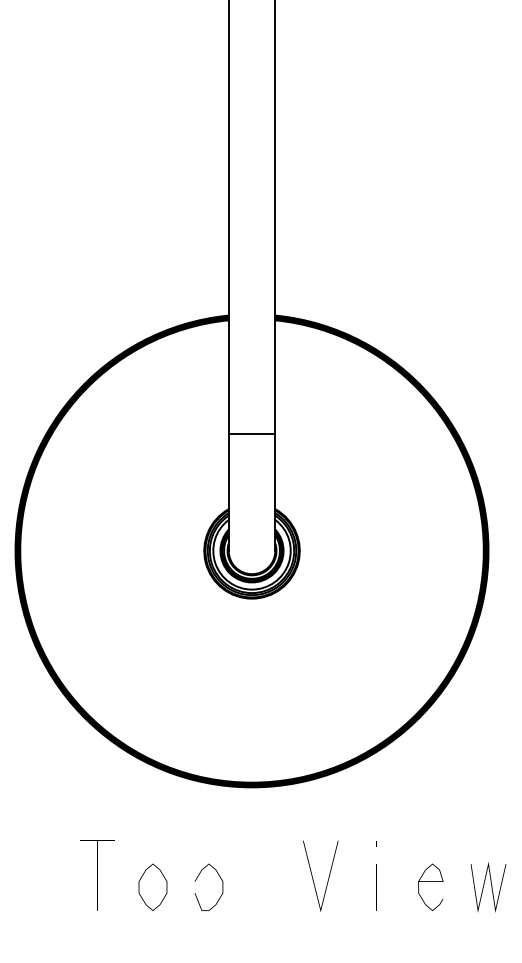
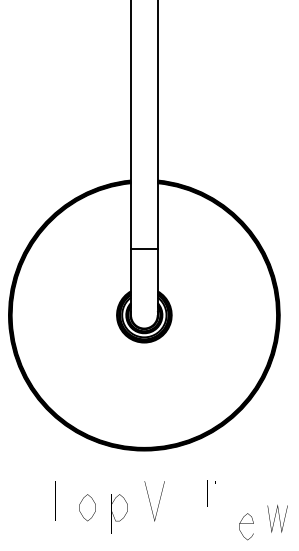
line: (313, 878) -> (150, 502), moved
curve: (430, 881) -> (246, 523), moved
line: (376, 886) -> (207, 493), moved
line: (491, 886) -> (279, 518), moved

